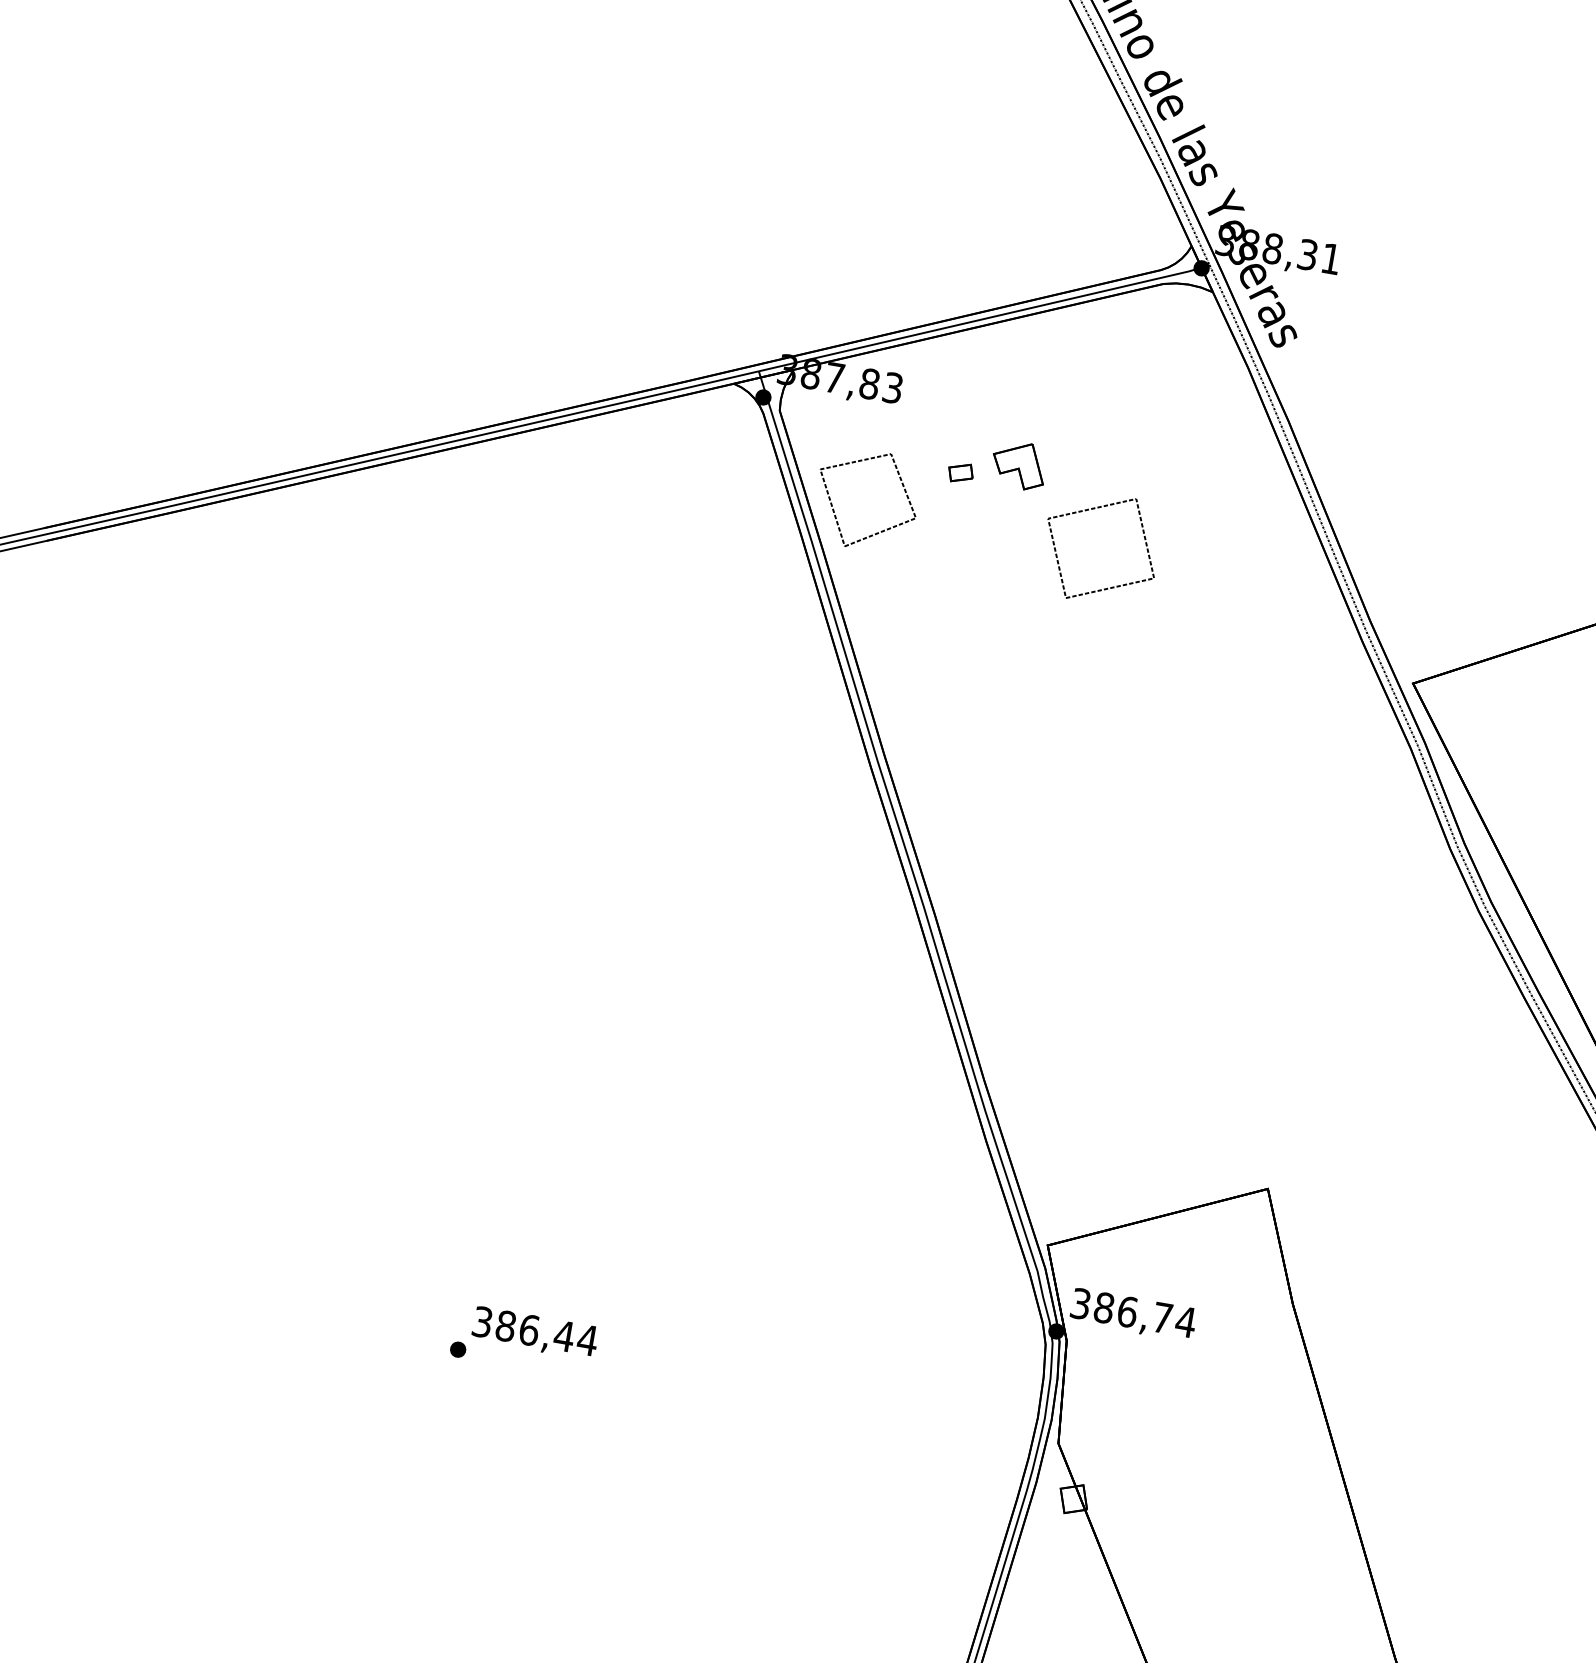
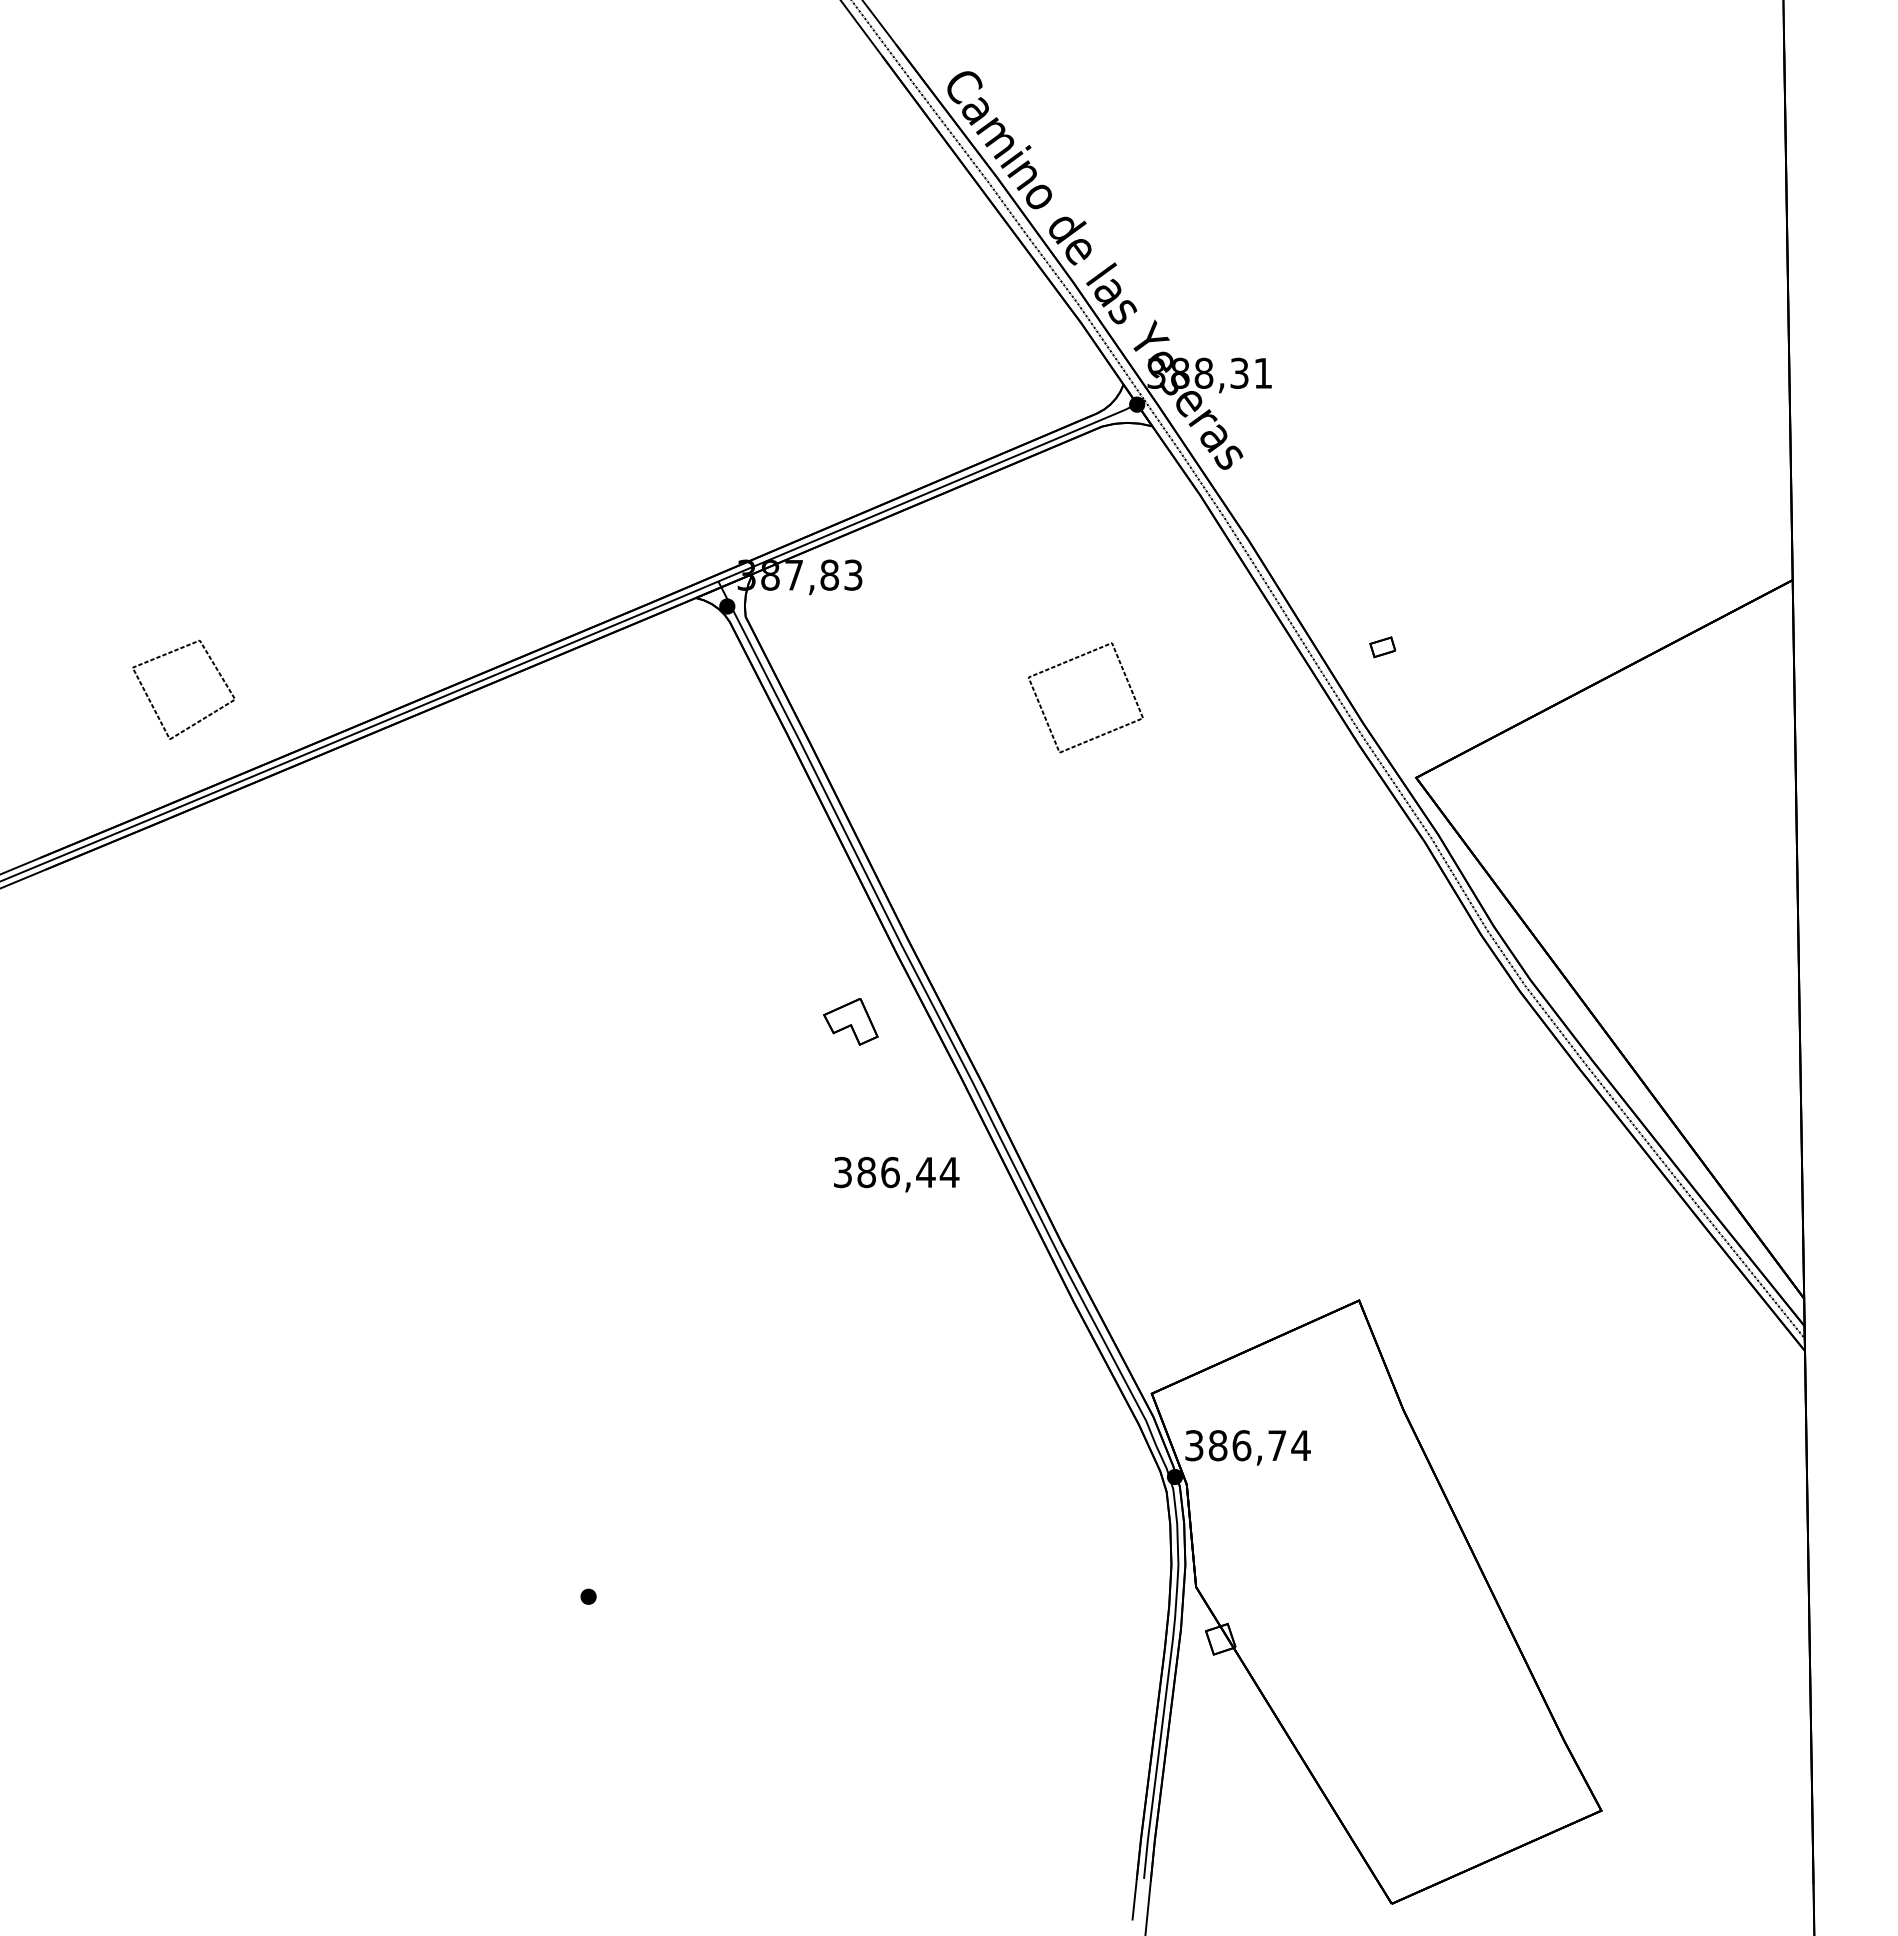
part: (1018, 464) -> (850, 1021), moved
part: (960, 473) -> (1382, 647), moved
part: (834, 510) -> (153, 705), moved
text: (534, 1333) -> (896, 1174), moved

